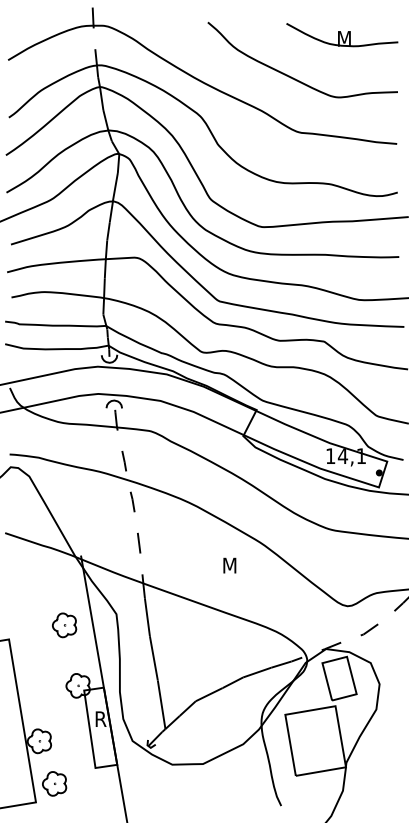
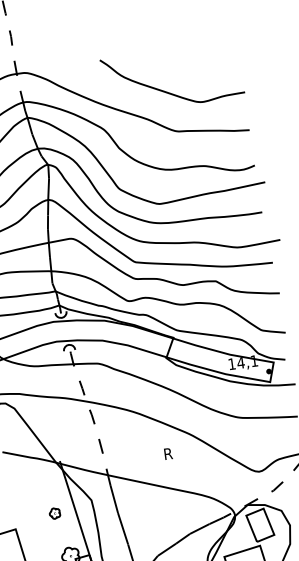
part: (342, 35) -> (199, 56), removed
text: (230, 565) -> (169, 453), M -> R
part: (64, 625) -> (54, 513), size x0.6

